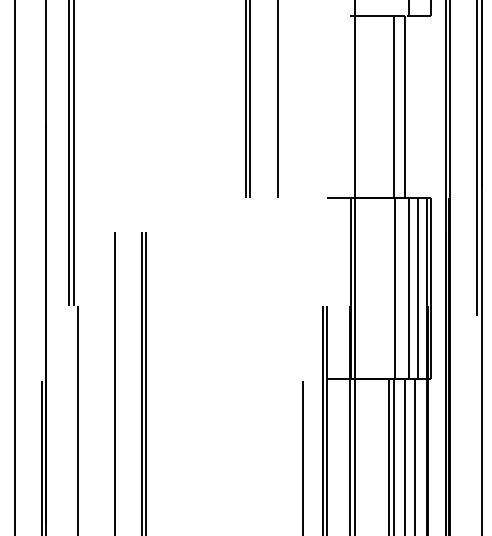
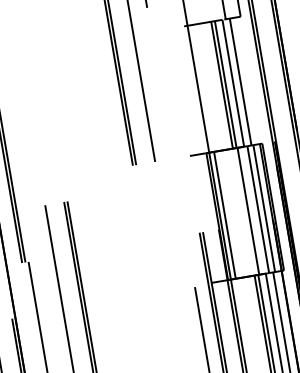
line: (388, 106) -> (221, 85), added
line: (415, 106) -> (240, 81), added
line: (361, 287) -> (224, 214), added

